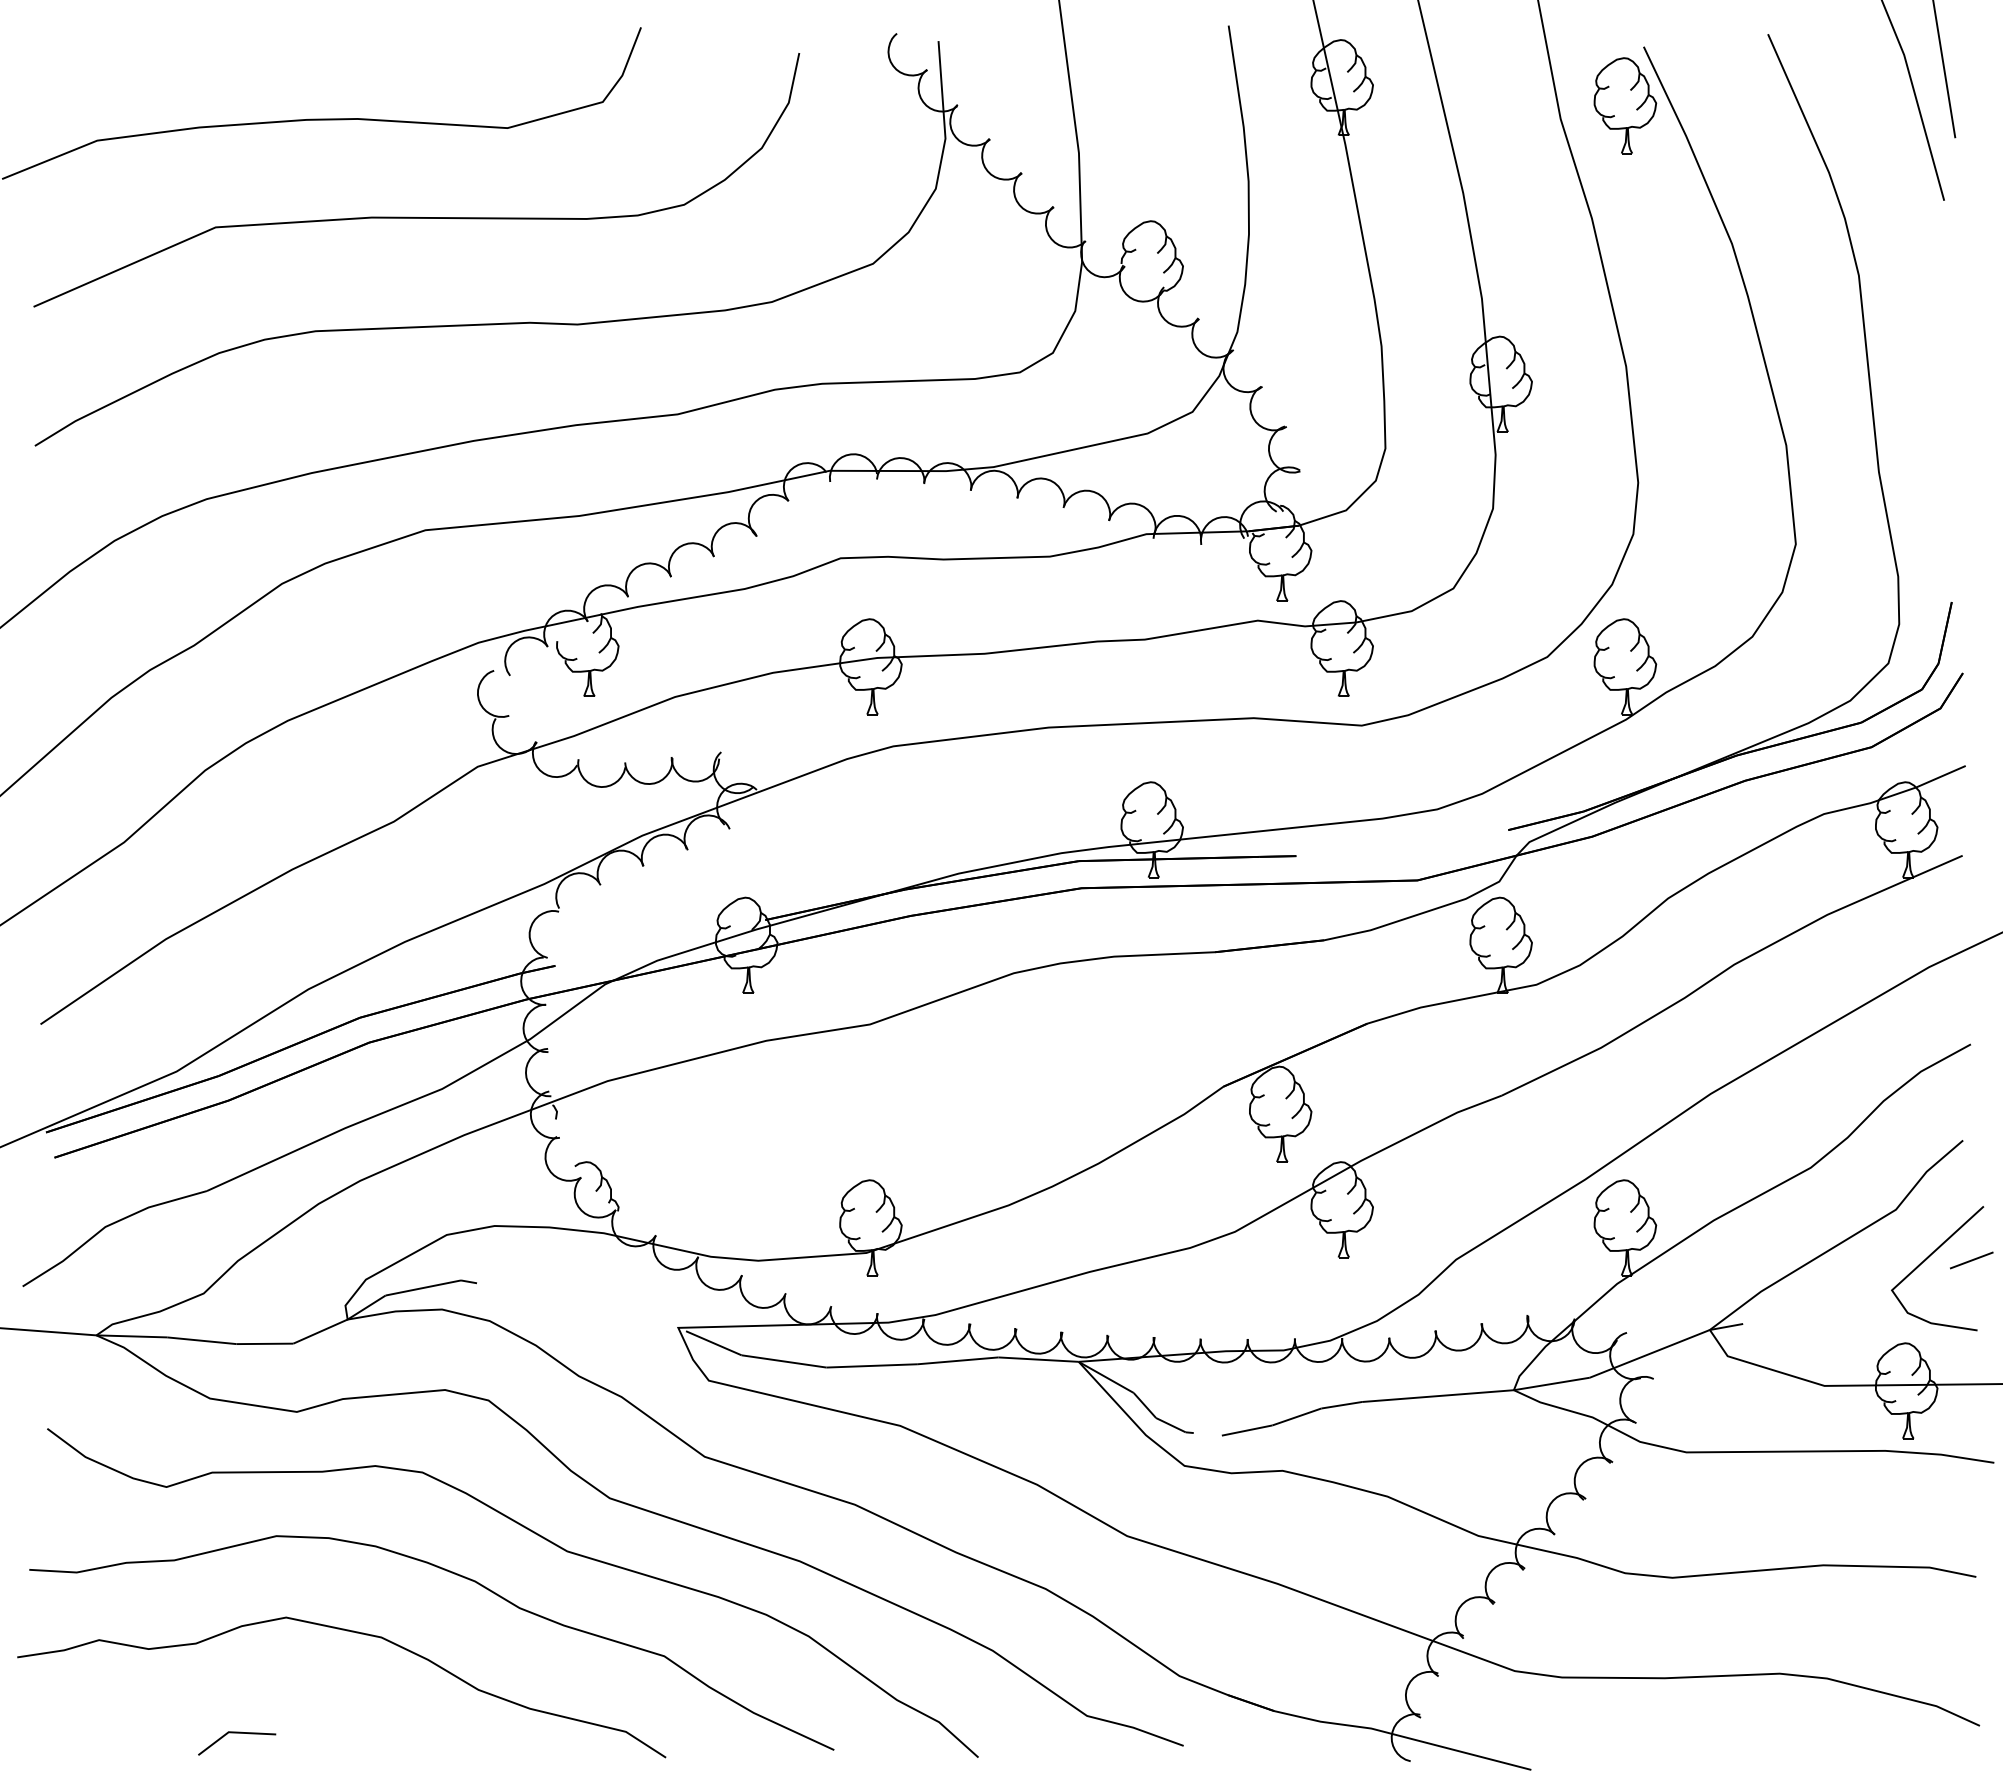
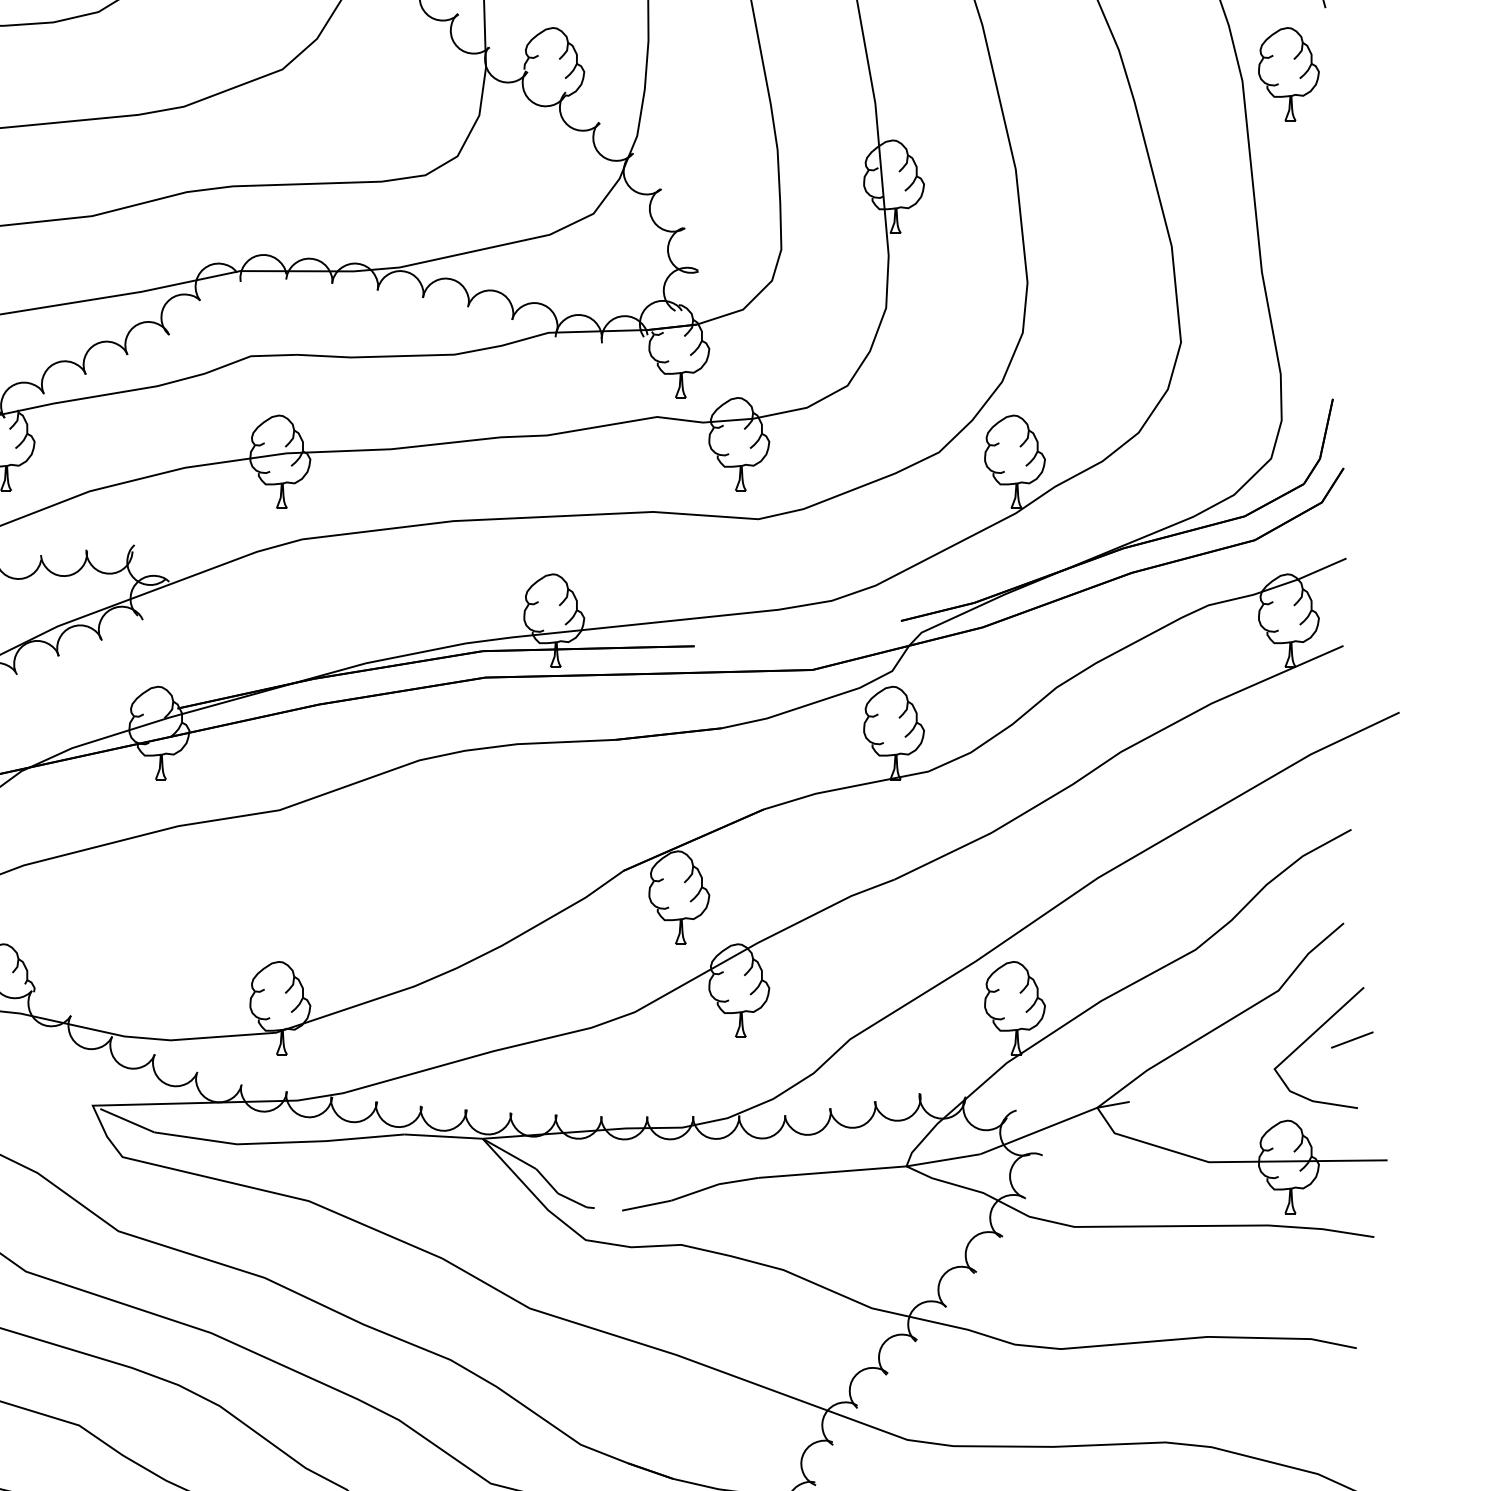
part: (1906, 268) -> (1288, 74), added

